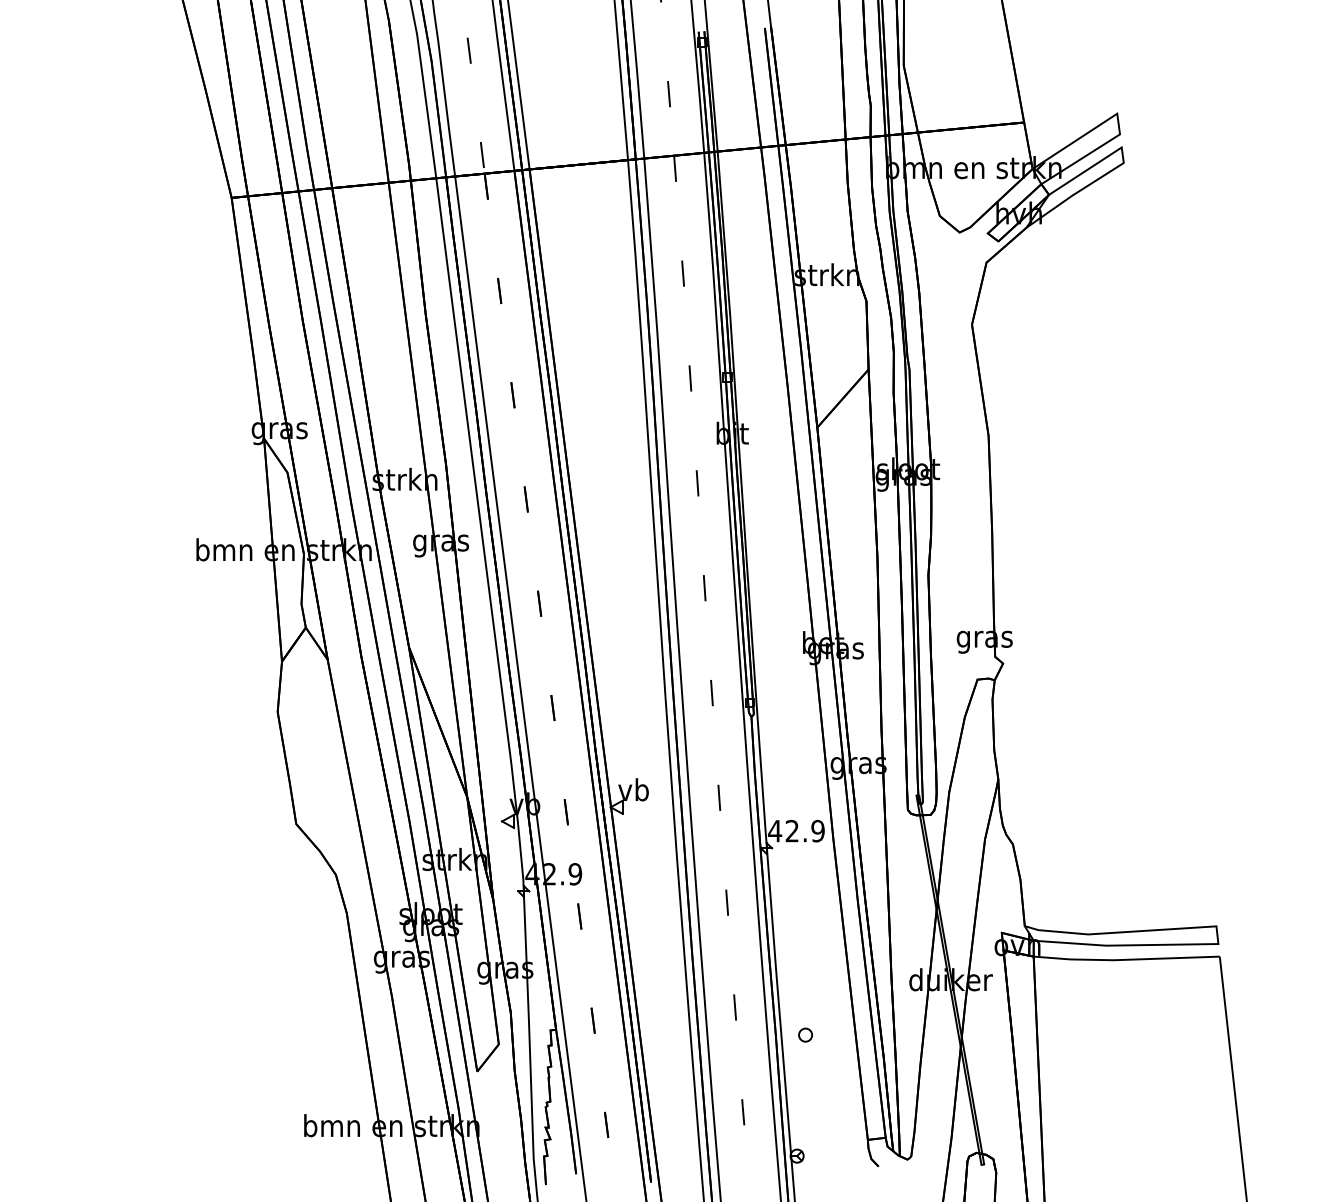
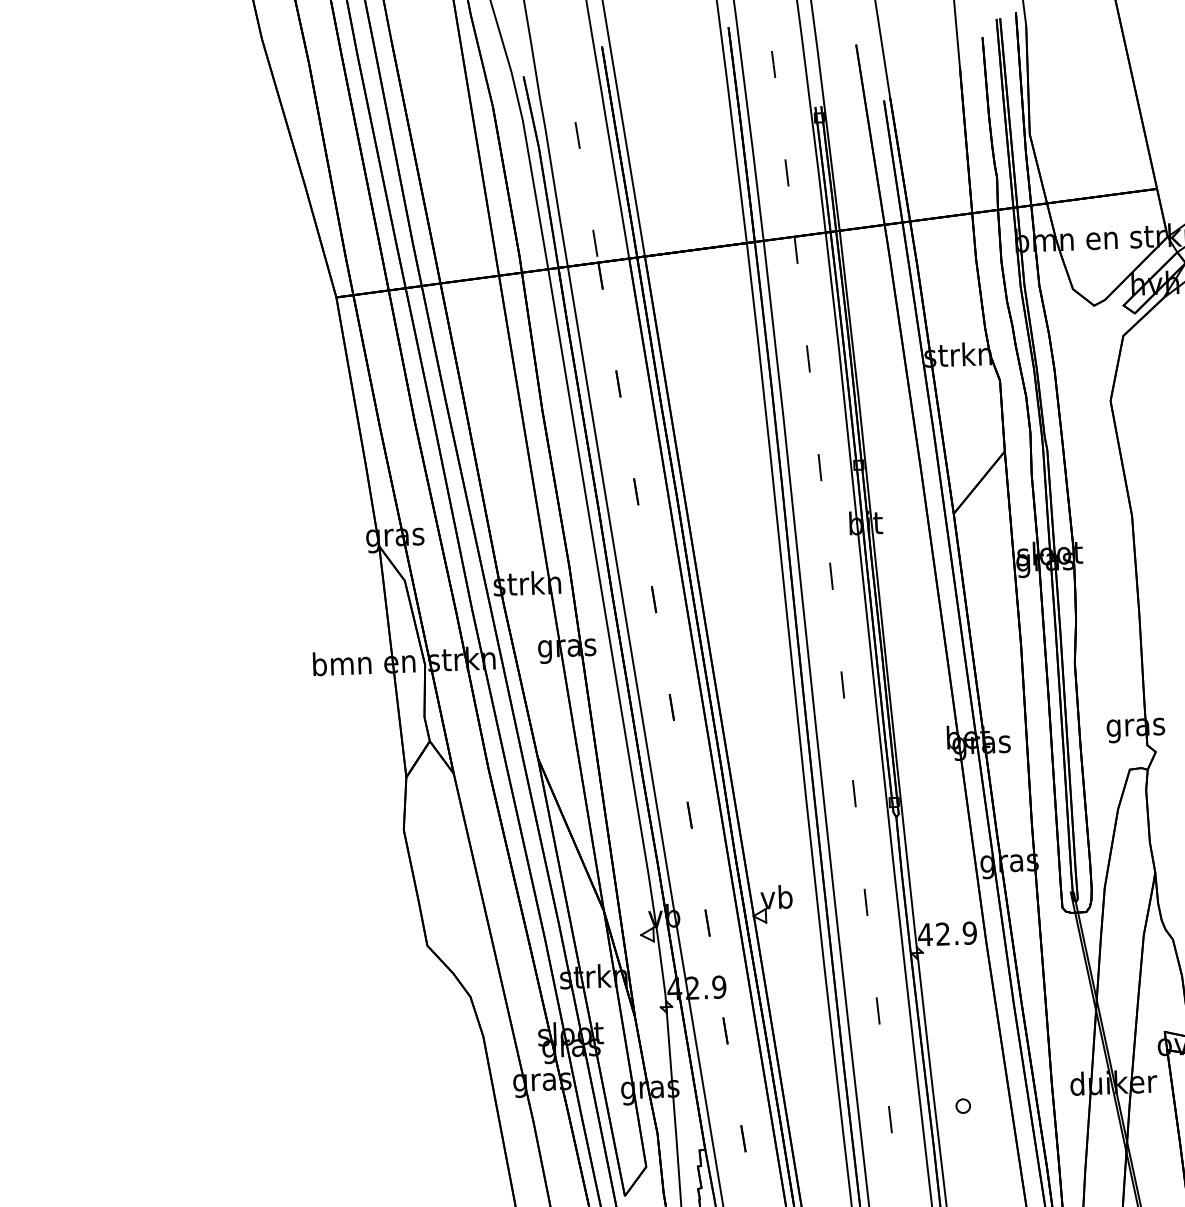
part: (805, 1034) -> (963, 1105), moved

